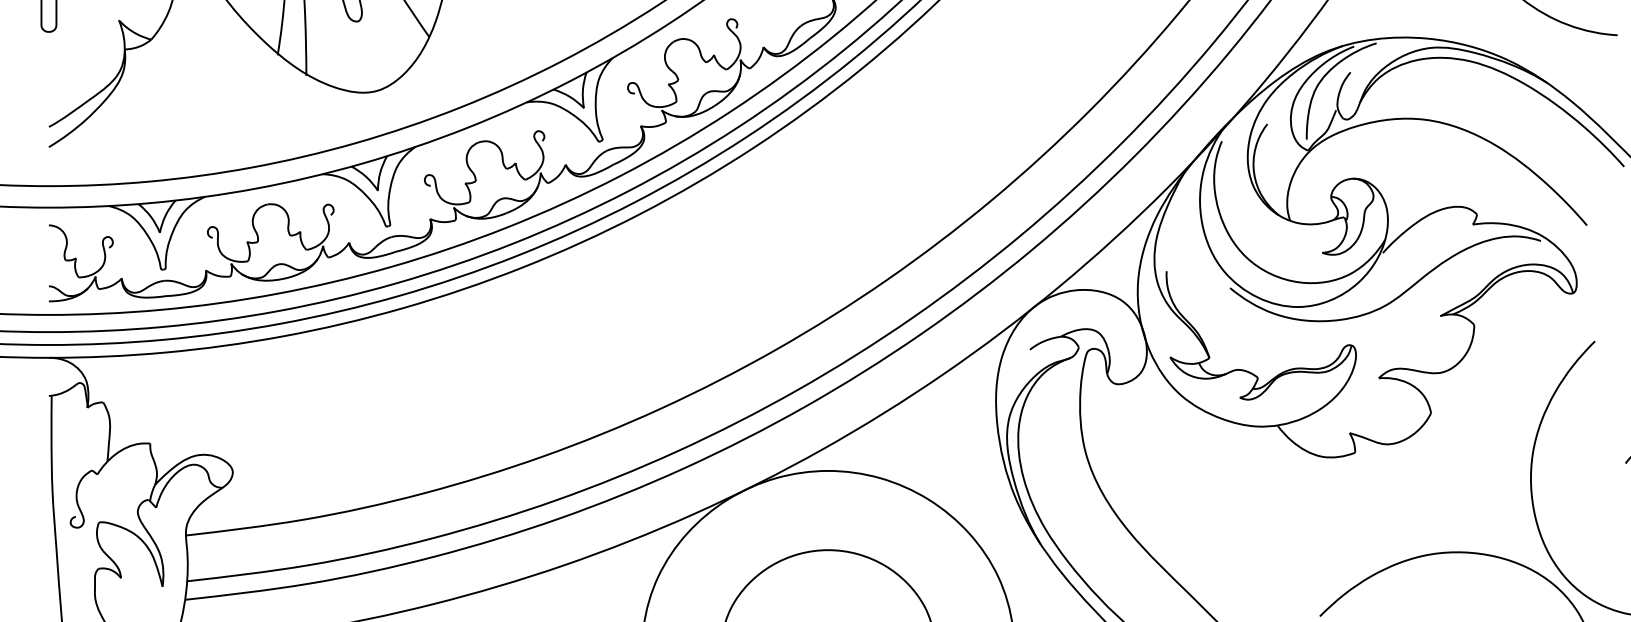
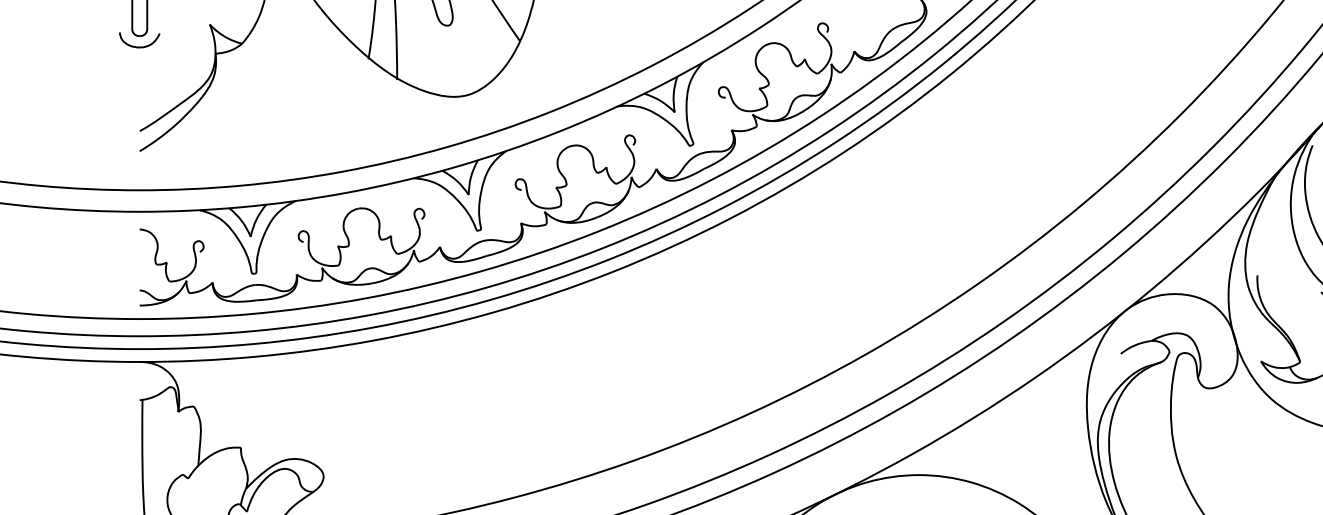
curve: (48, 42) -> (139, 46), added

